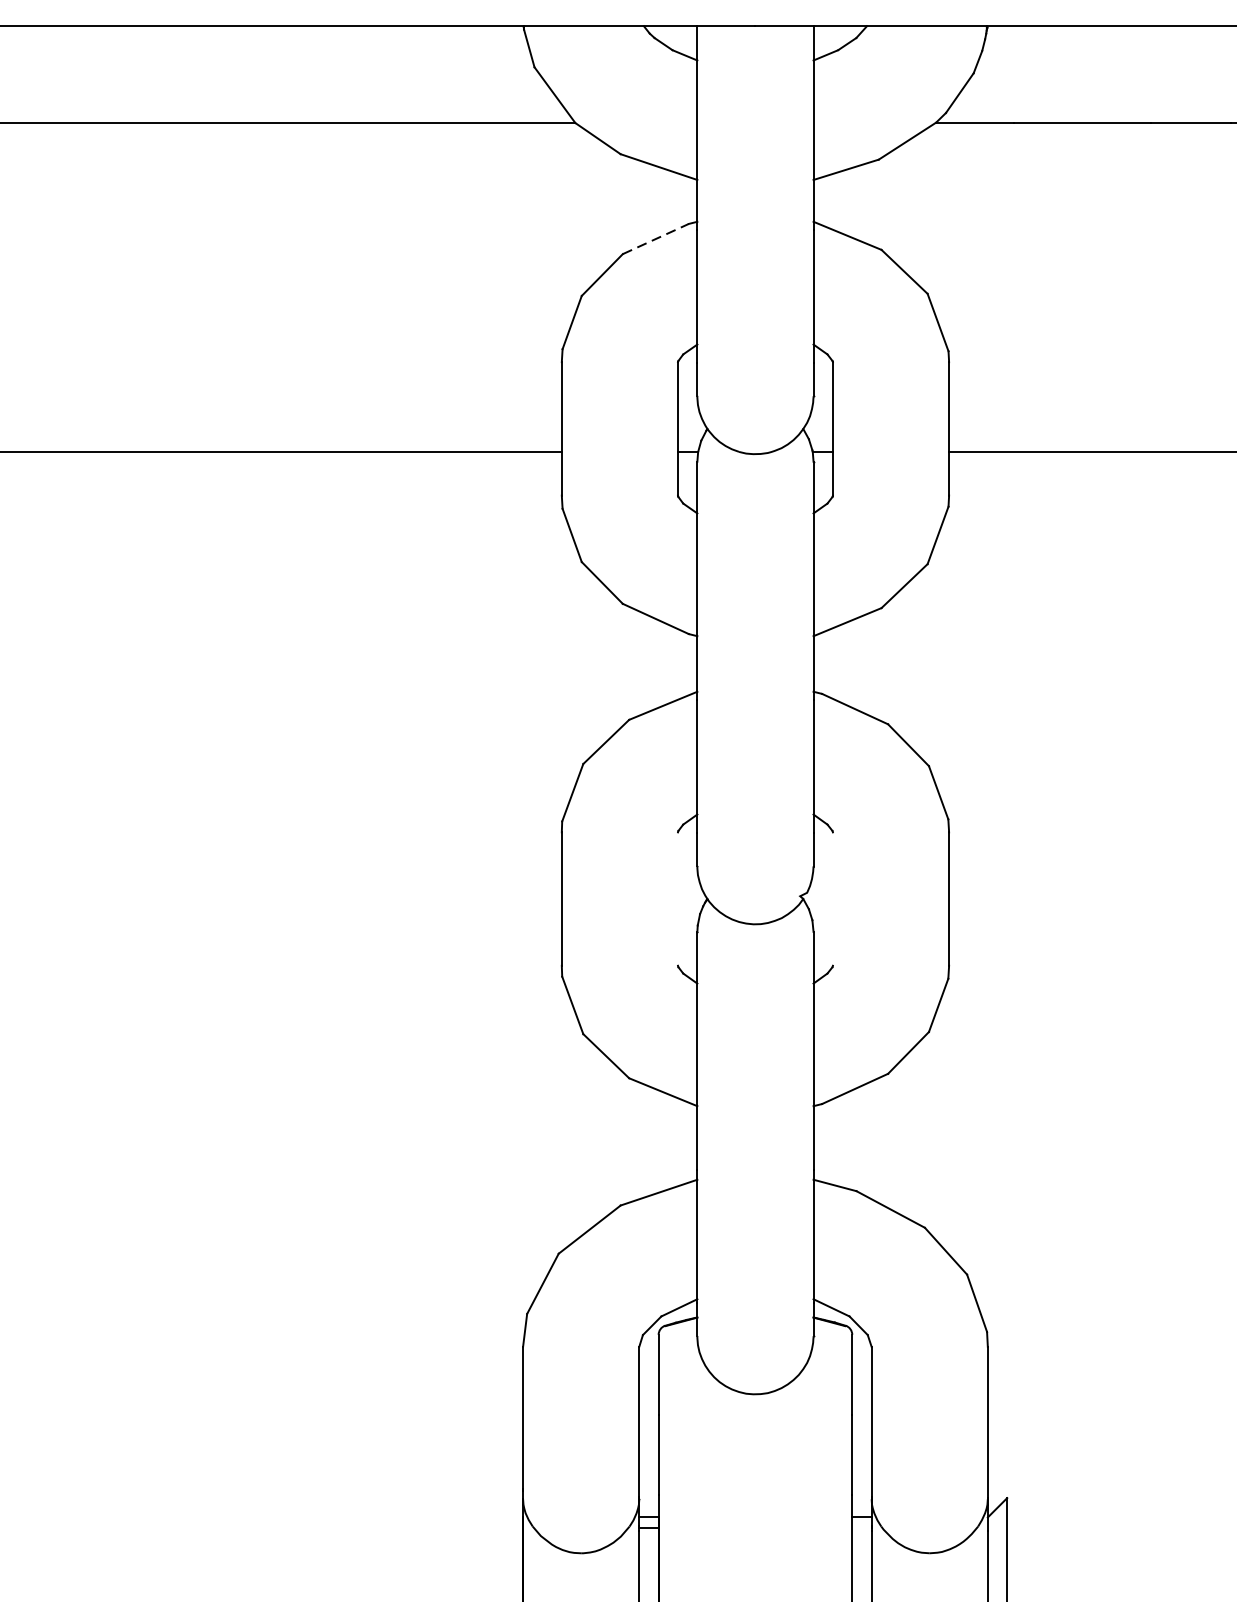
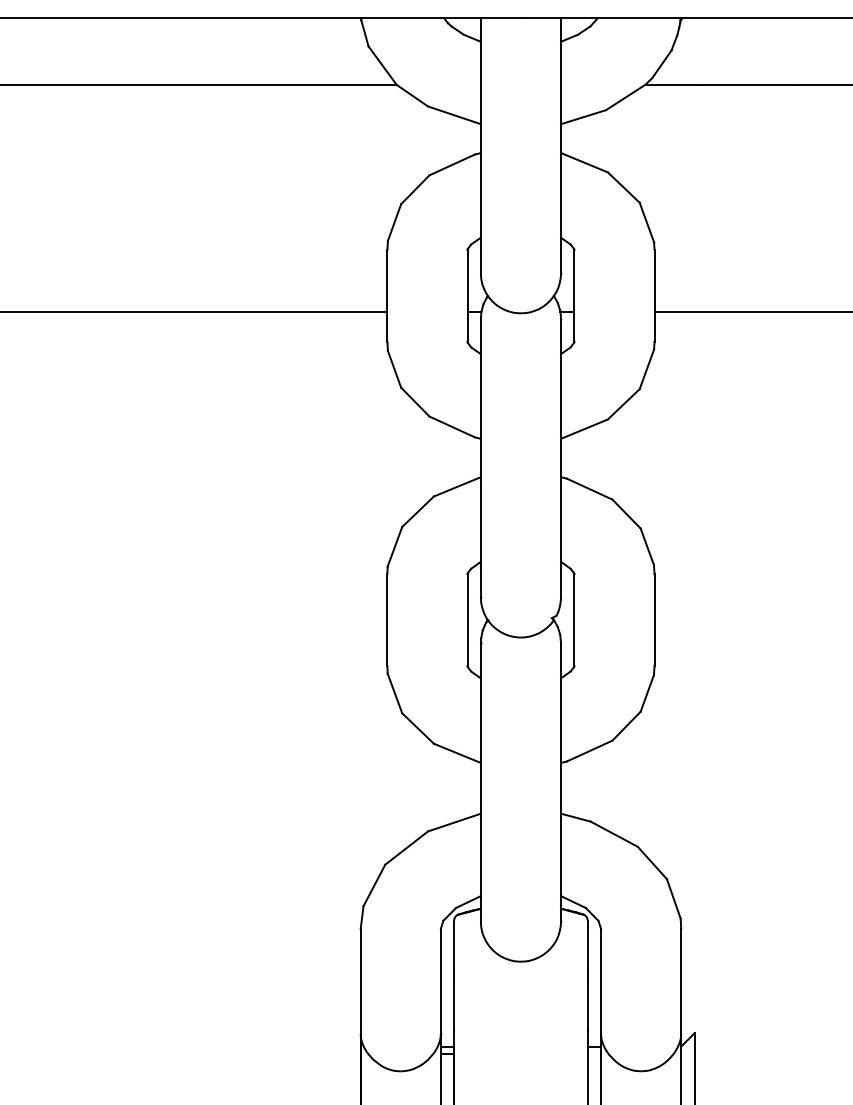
line: (656, 238) -> (452, 164), dashed -> solid
line: (677, 899) -> (467, 620), added
line: (833, 899) -> (574, 620), added

